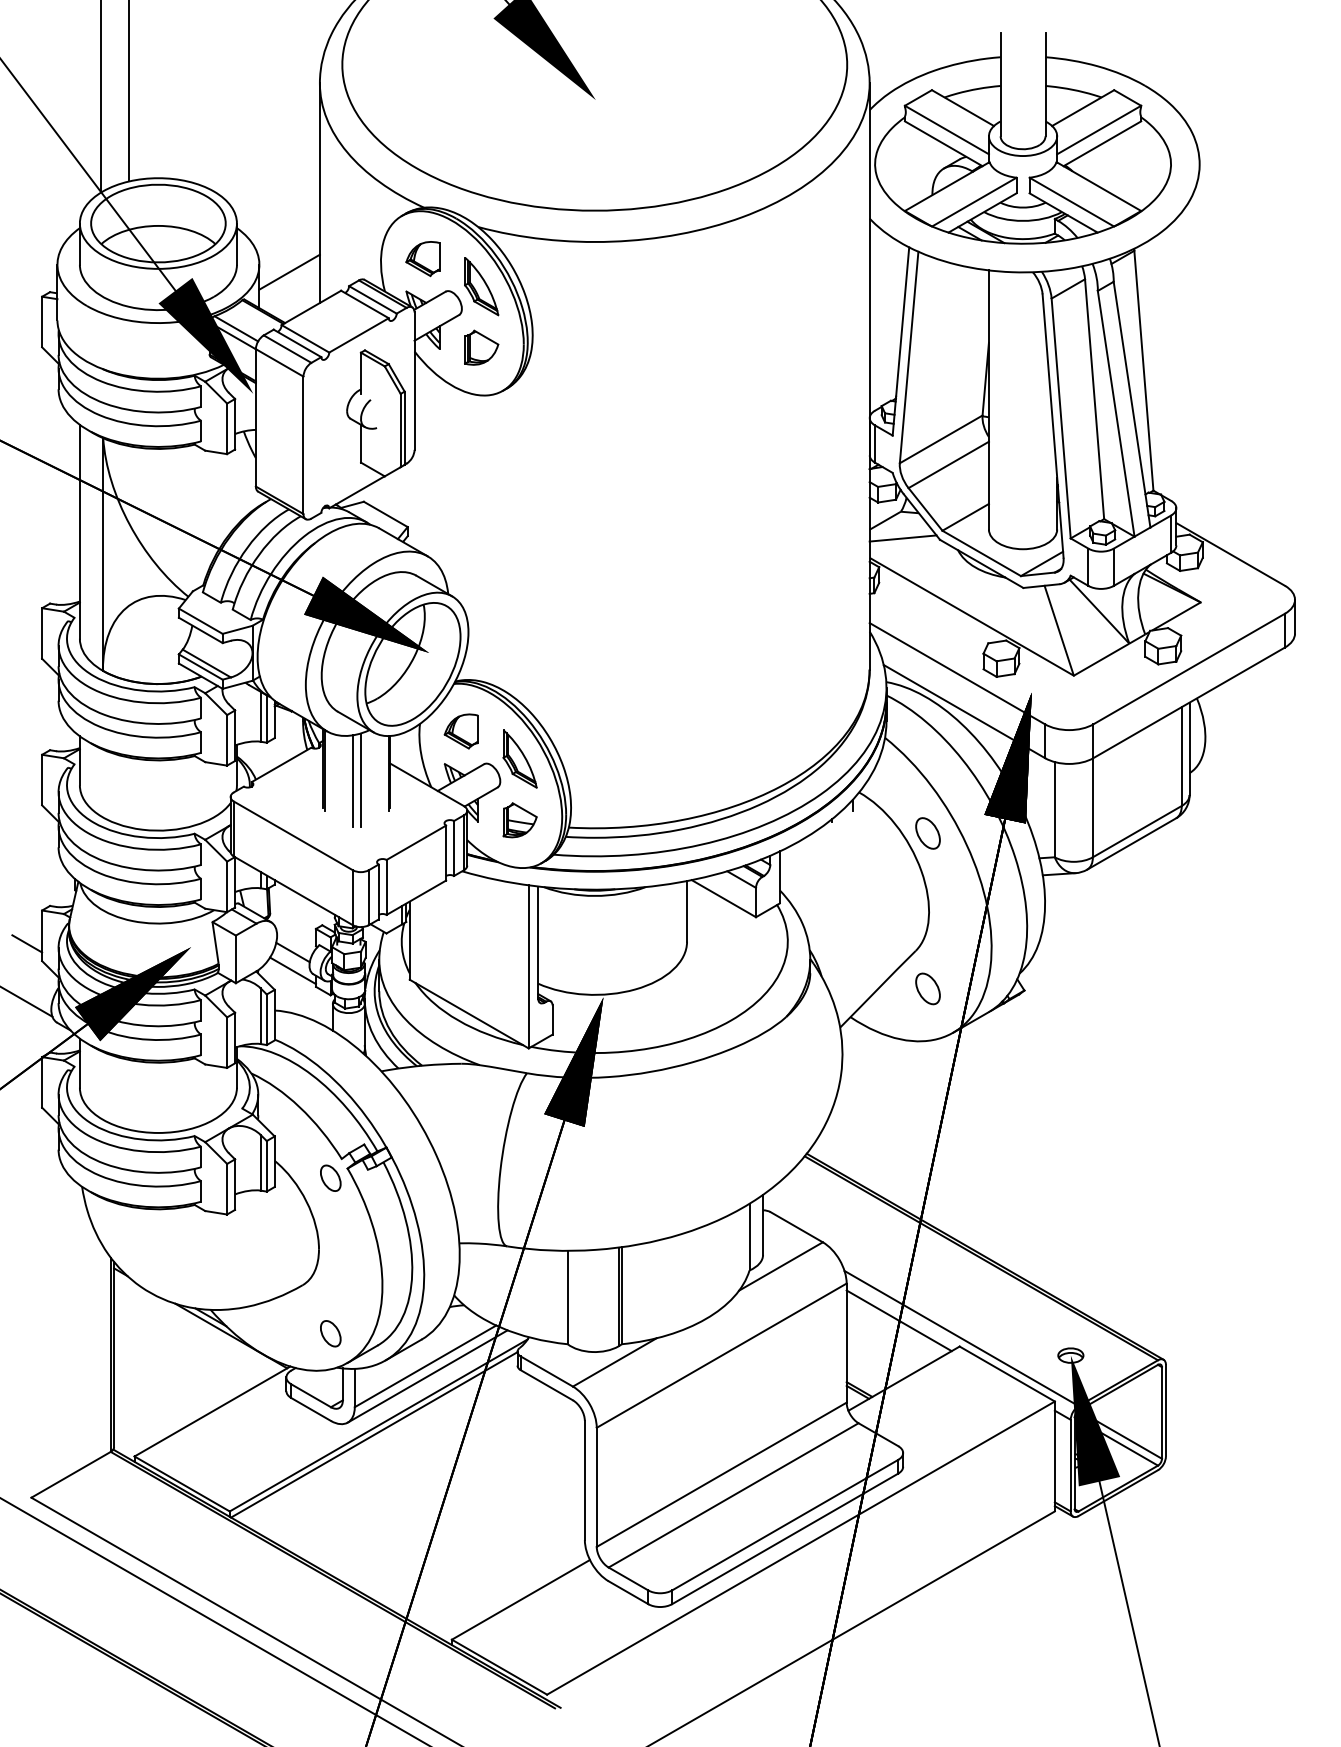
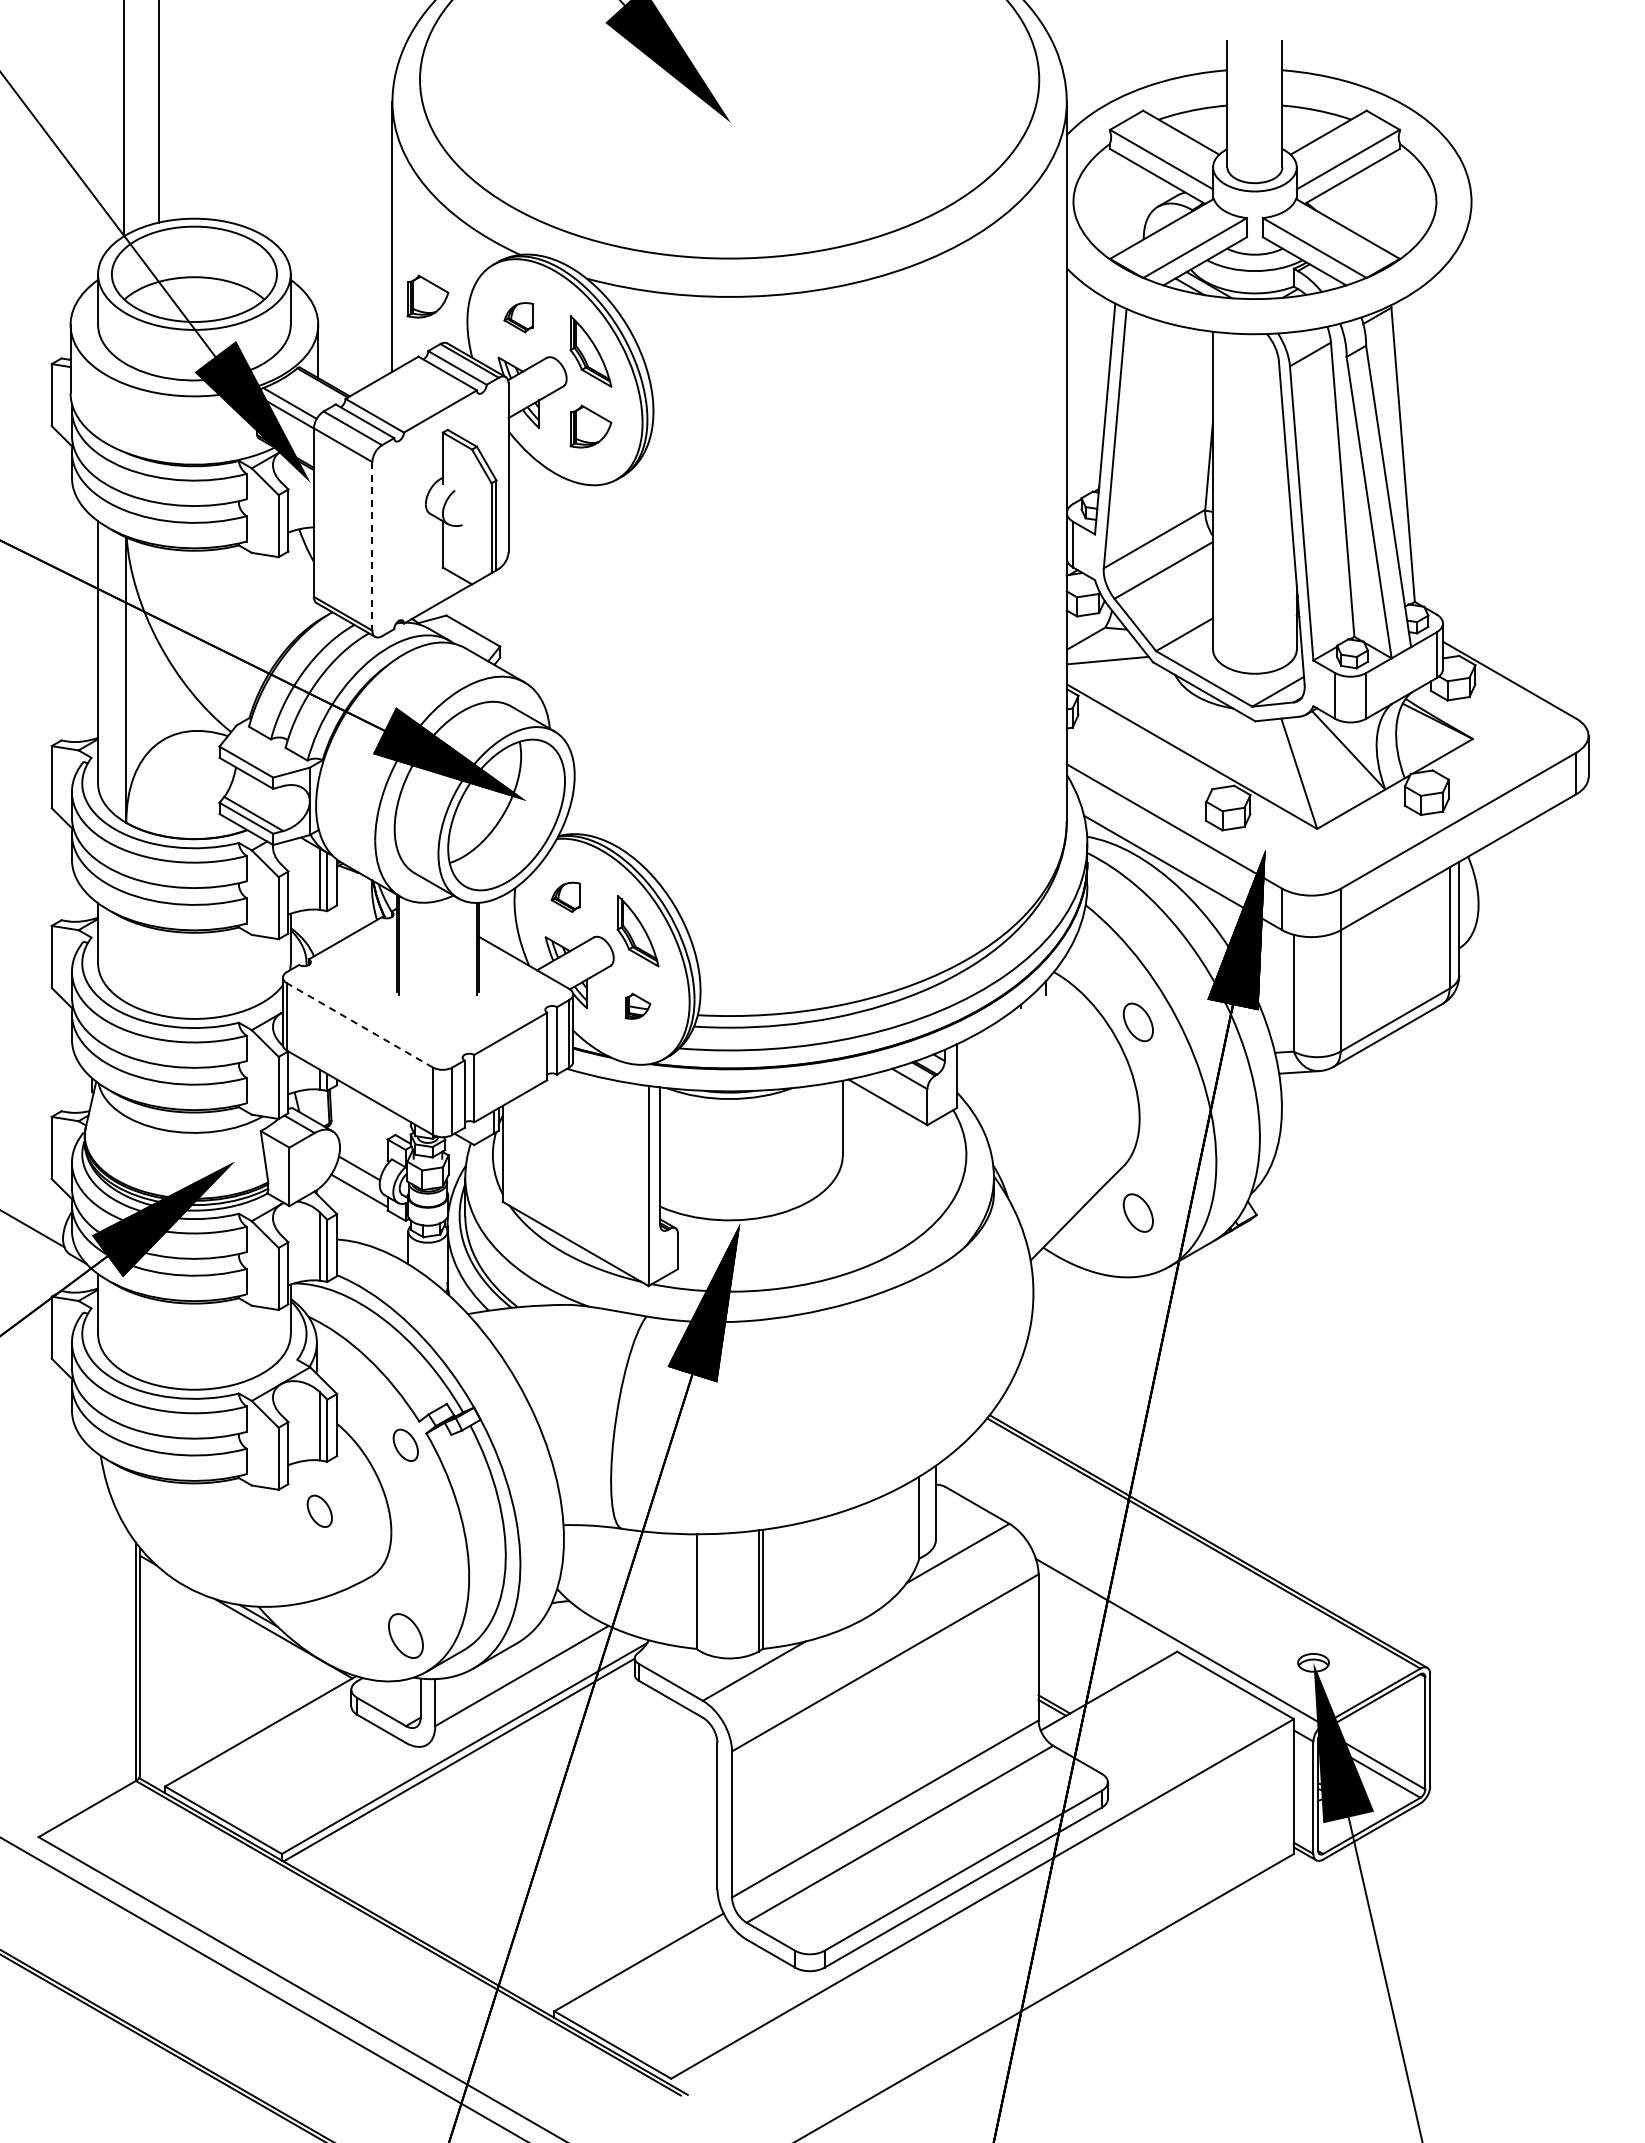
part: (348, 241) -> (427, 296), added
part: (422, 258) -> (518, 317), size x0.7
line: (289, 271) -> (355, 333), removed
line: (303, 445) -> (372, 546), solid -> dashed
part: (460, 731) -> (565, 897), size x0.7
line: (360, 779) -> (442, 956), removed
line: (352, 781) -> (432, 958), removed
part: (519, 820) -> (637, 1006), size x0.6
line: (293, 835) -> (359, 1025), solid -> dashed
line: (27, 943) -> (33, 1157), removed
part: (260, 1231) -> (319, 1510), added
line: (898, 1320) -> (1102, 1619), removed
part: (330, 1333) -> (405, 1635), size x1.4
line: (427, 1376) -> (524, 1688), removed

